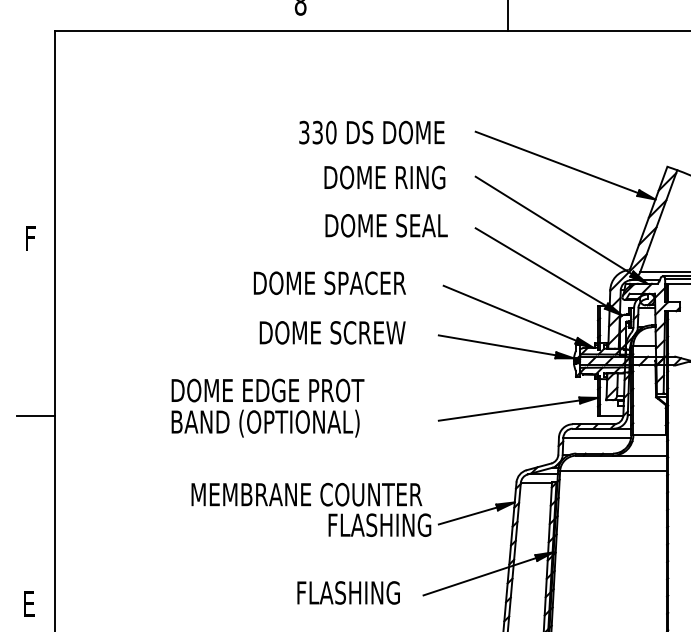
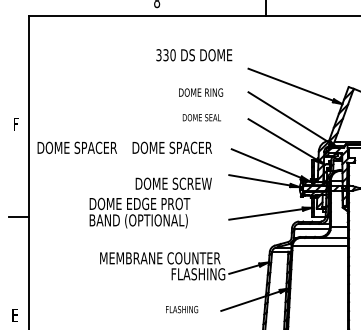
part: (372, 133) -> (194, 55), moved
part: (383, 177) -> (200, 92), size x0.7
part: (385, 225) -> (201, 117), size x0.6
part: (146, 282) -> (76, 147), added
part: (332, 332) -> (173, 183), moved
part: (347, 592) -> (181, 309), size x0.6

